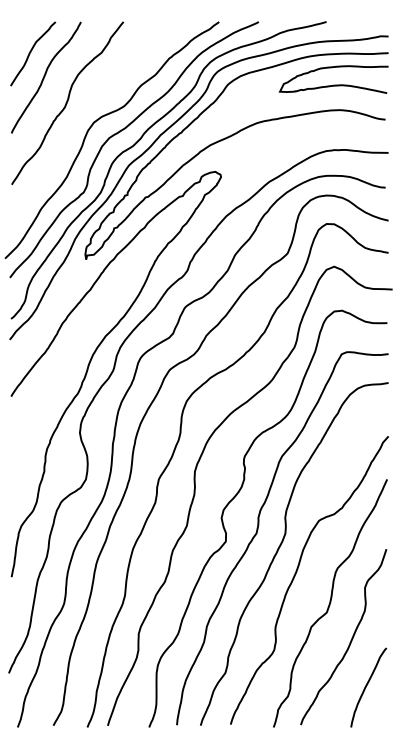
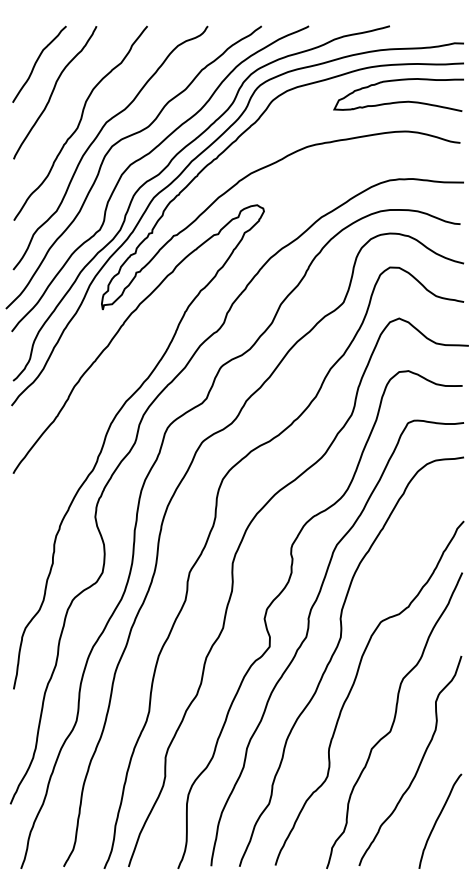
curve: (80, 117) -> (96, 140), added

